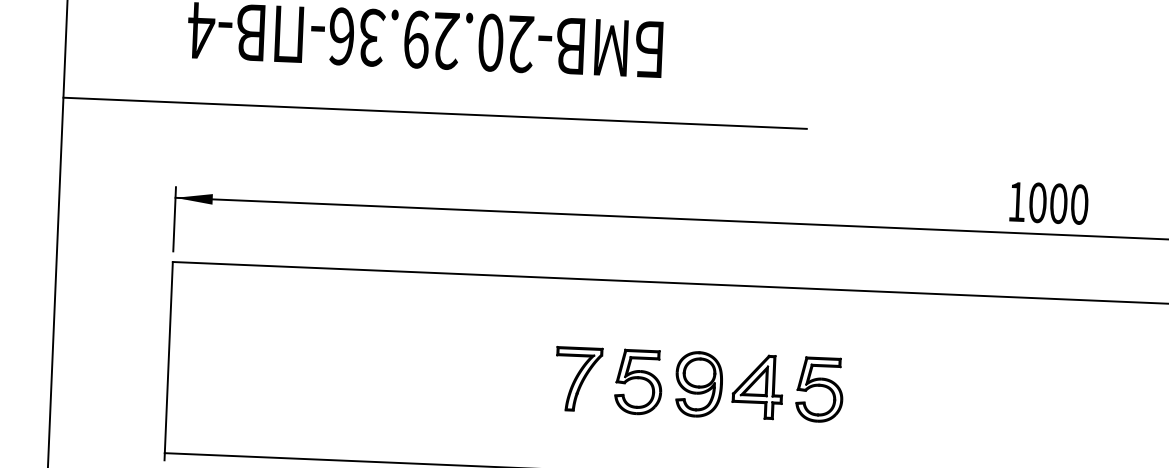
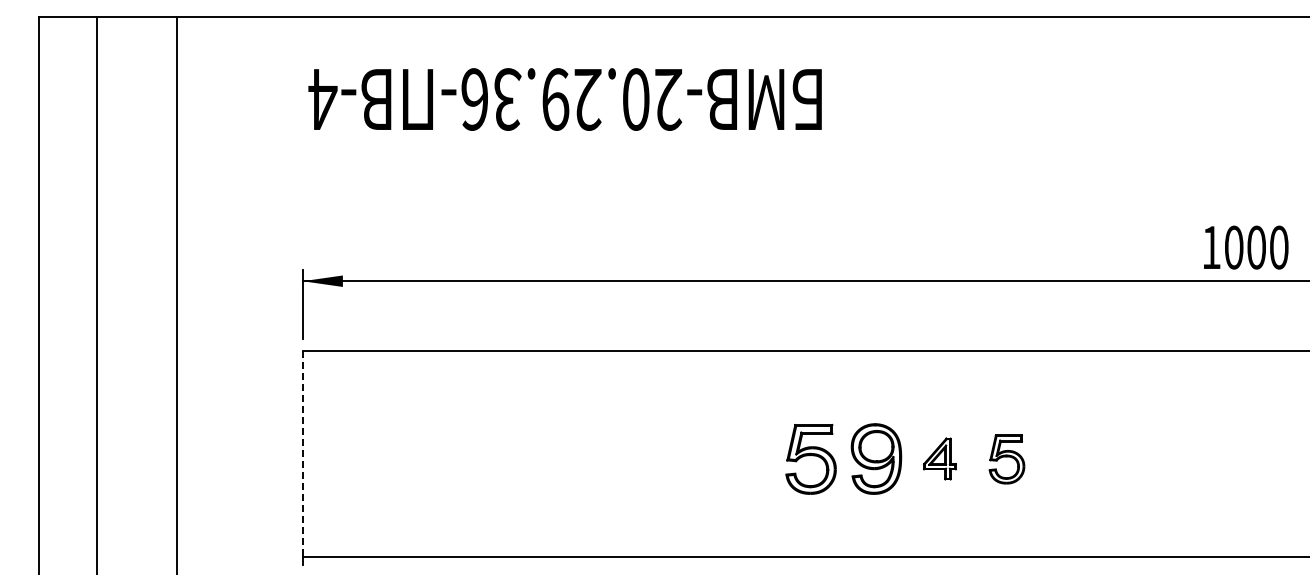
line: (435, 113) -> (579, 178), removed
line: (168, 358) -> (302, 454), solid -> dashed
part: (578, 378) -> (746, 458), removed
part: (757, 386) -> (939, 458), size x0.6
part: (819, 389) -> (1006, 459), size x0.7

